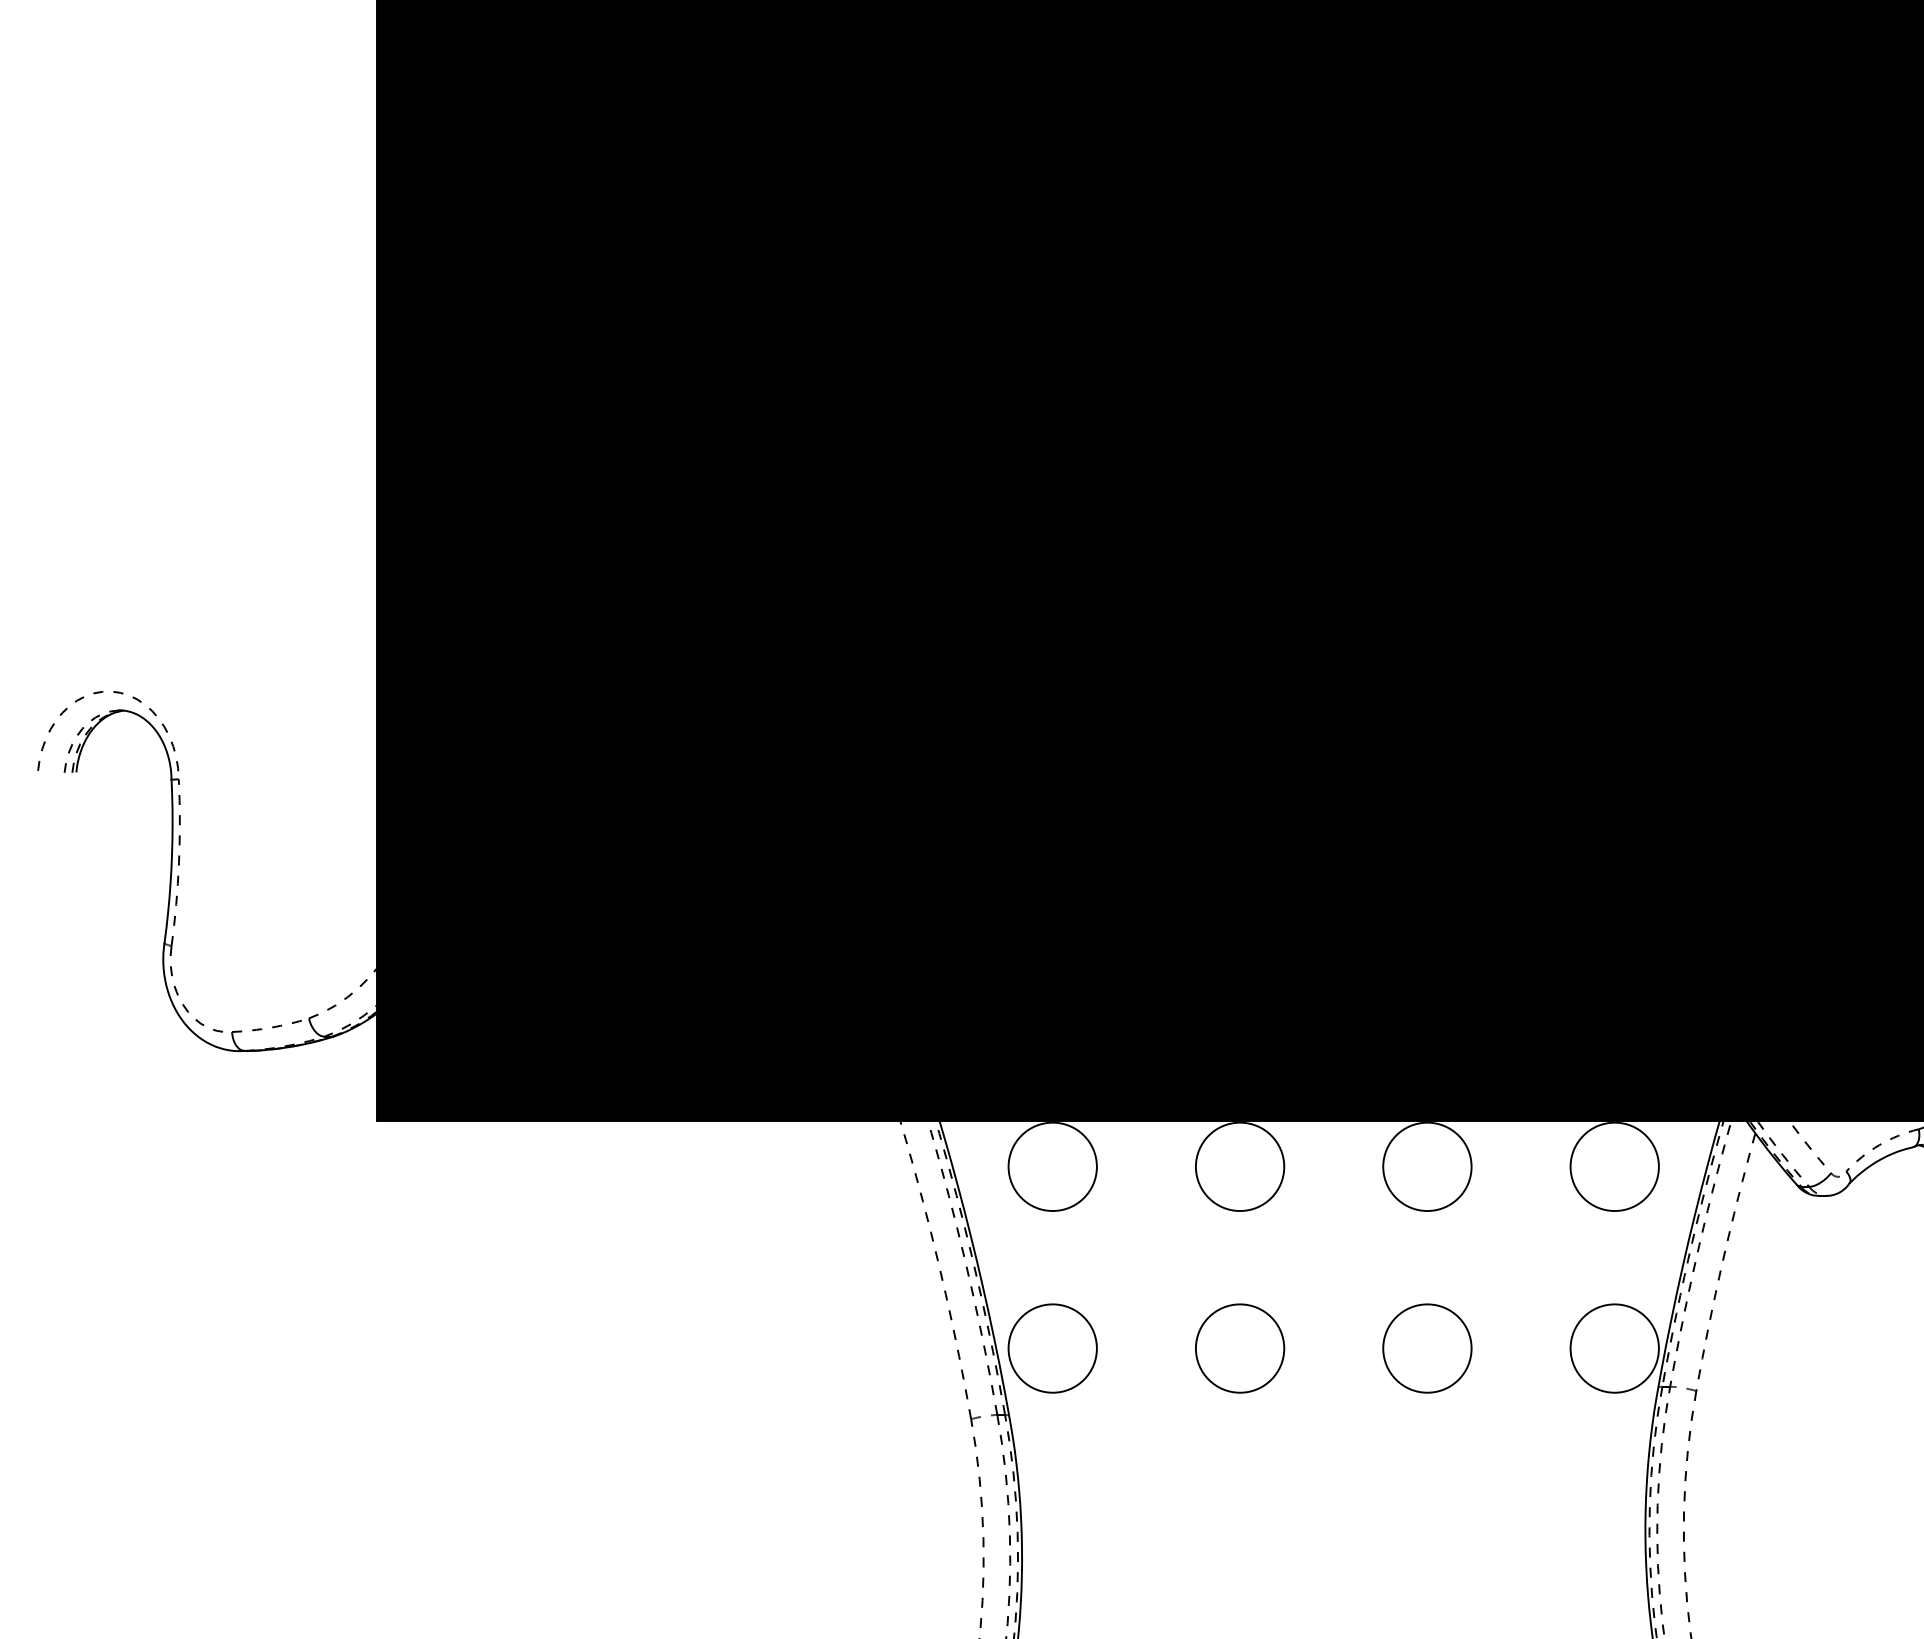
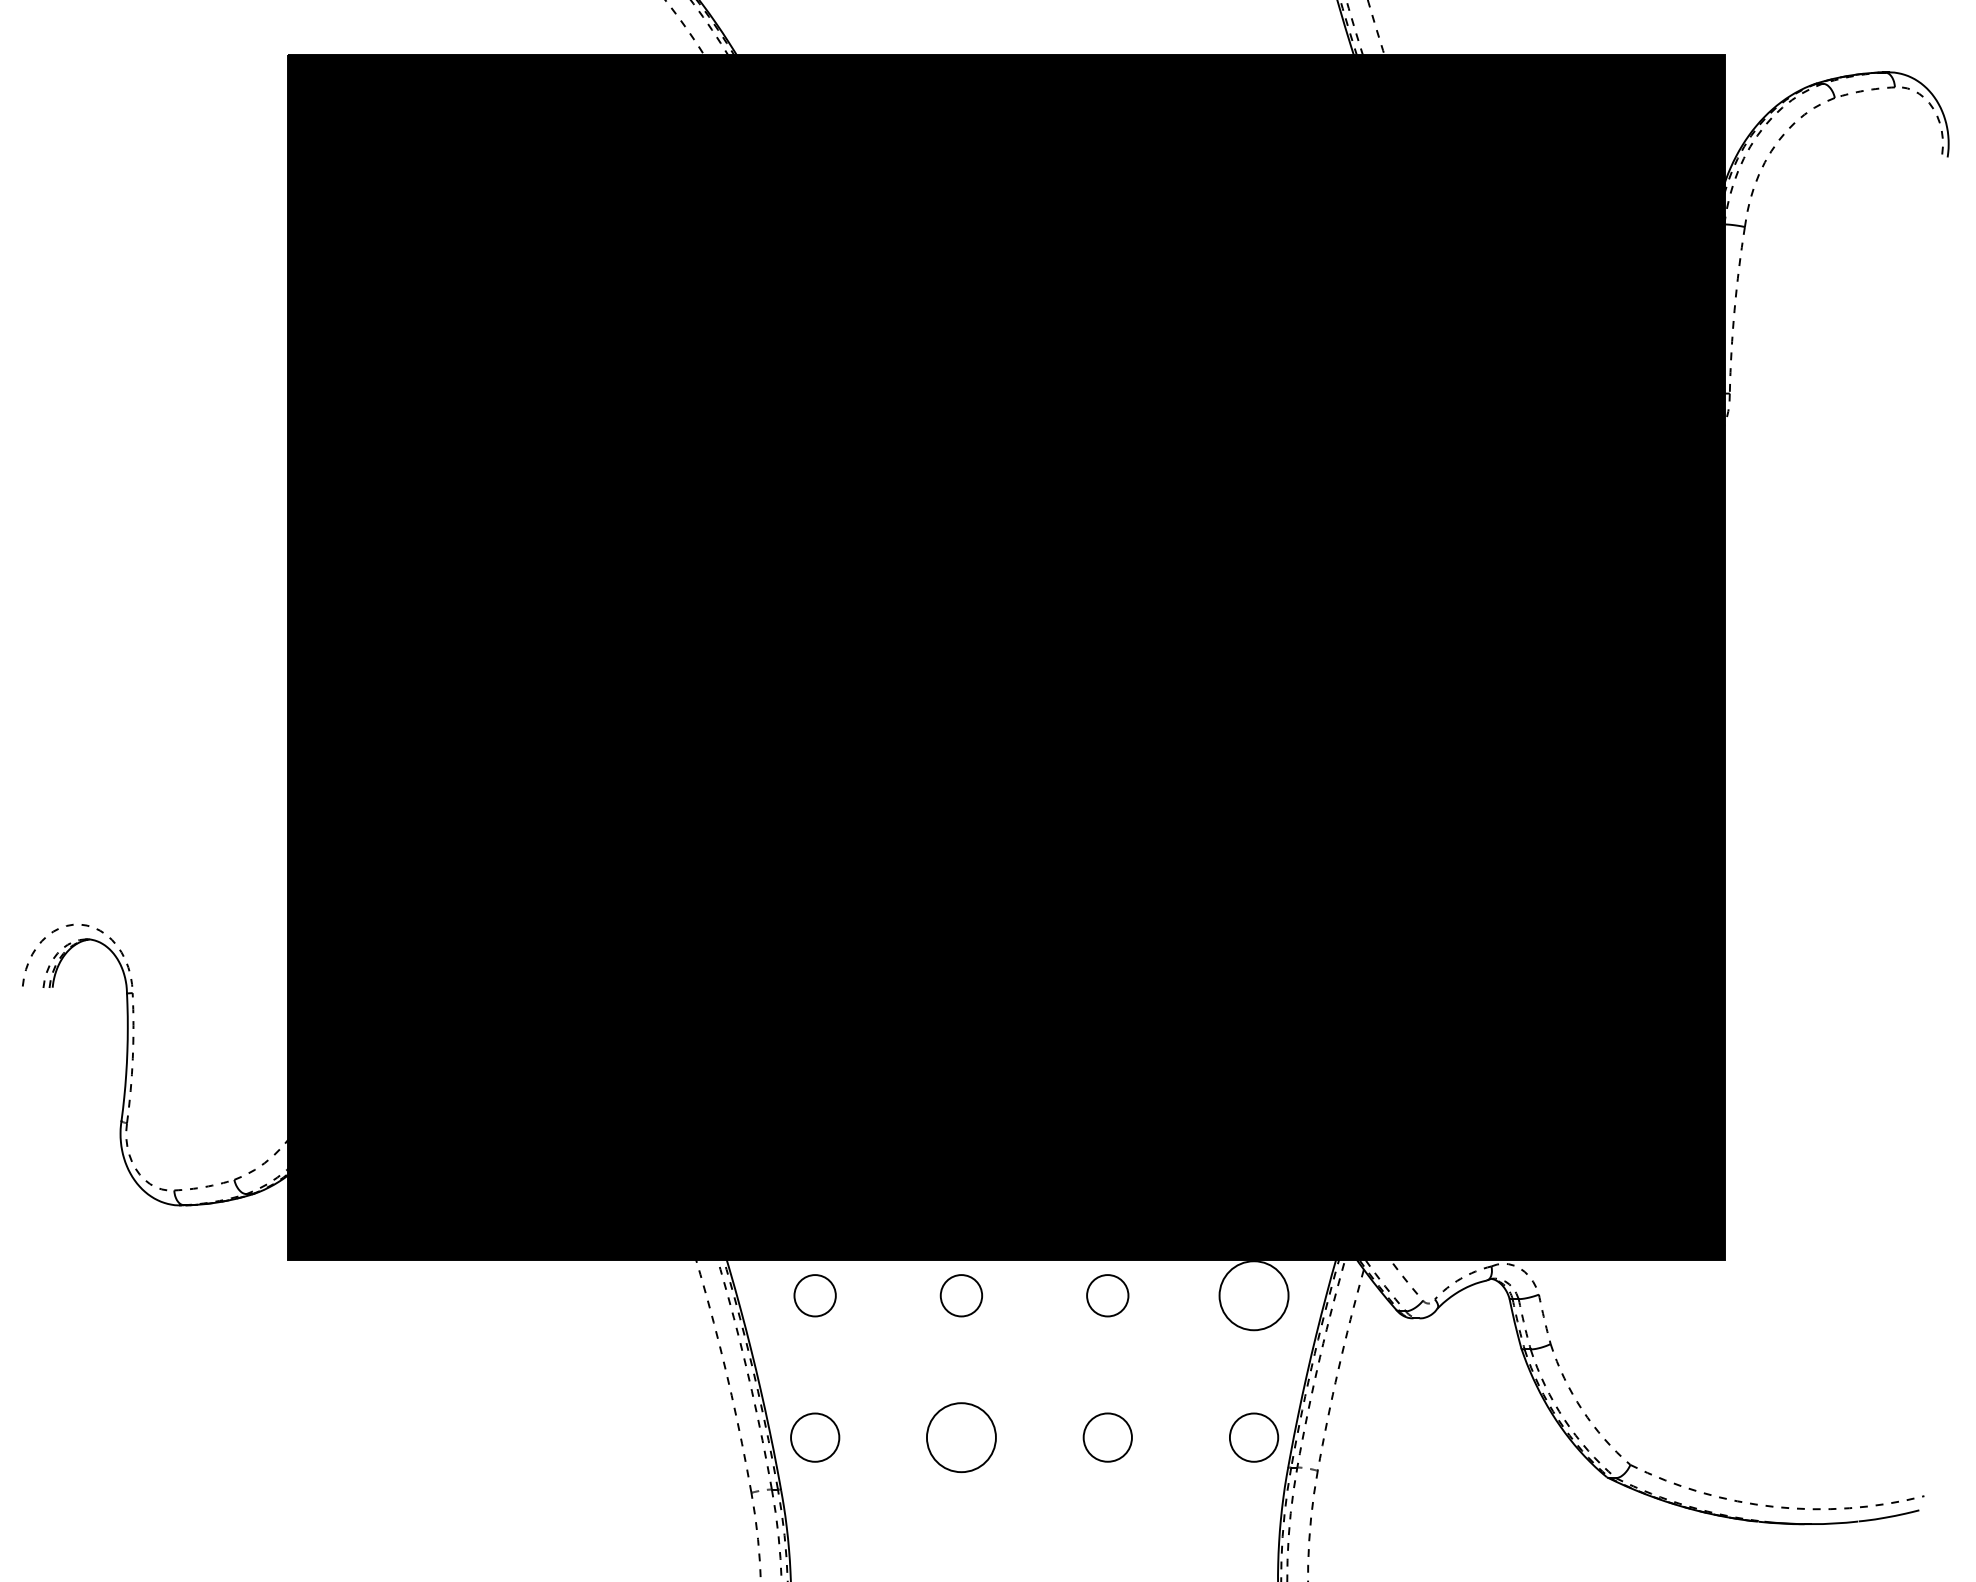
circle: (1051, 1166) -> (814, 1295), size x0.6
circle: (1238, 1166) -> (960, 1295), size x0.6
circle: (1427, 1166) -> (1107, 1295), size x0.6
circle: (1051, 1348) -> (814, 1437), size x0.7
circle: (1427, 1348) -> (1107, 1437), size x0.7
circle: (1614, 1348) -> (1253, 1437), size x0.7

